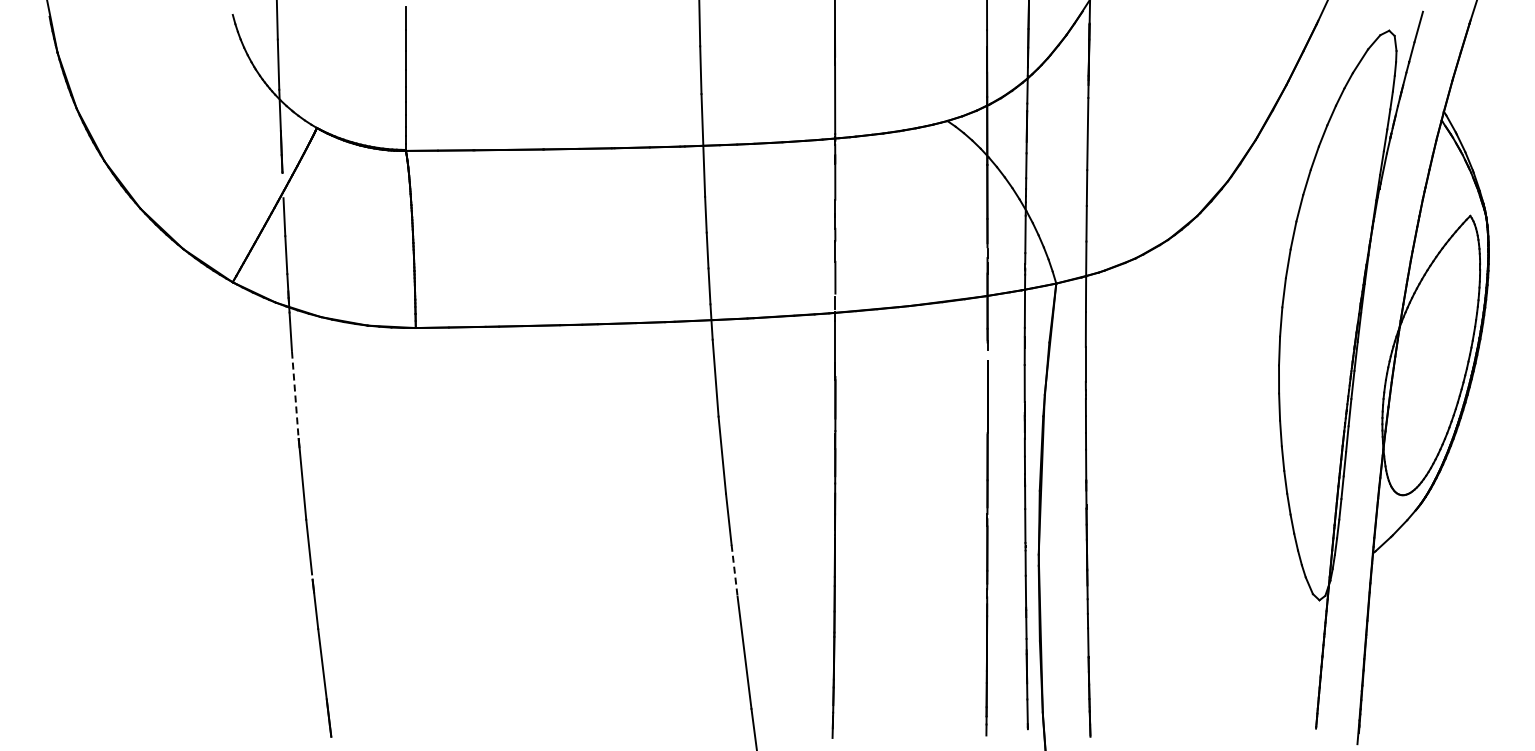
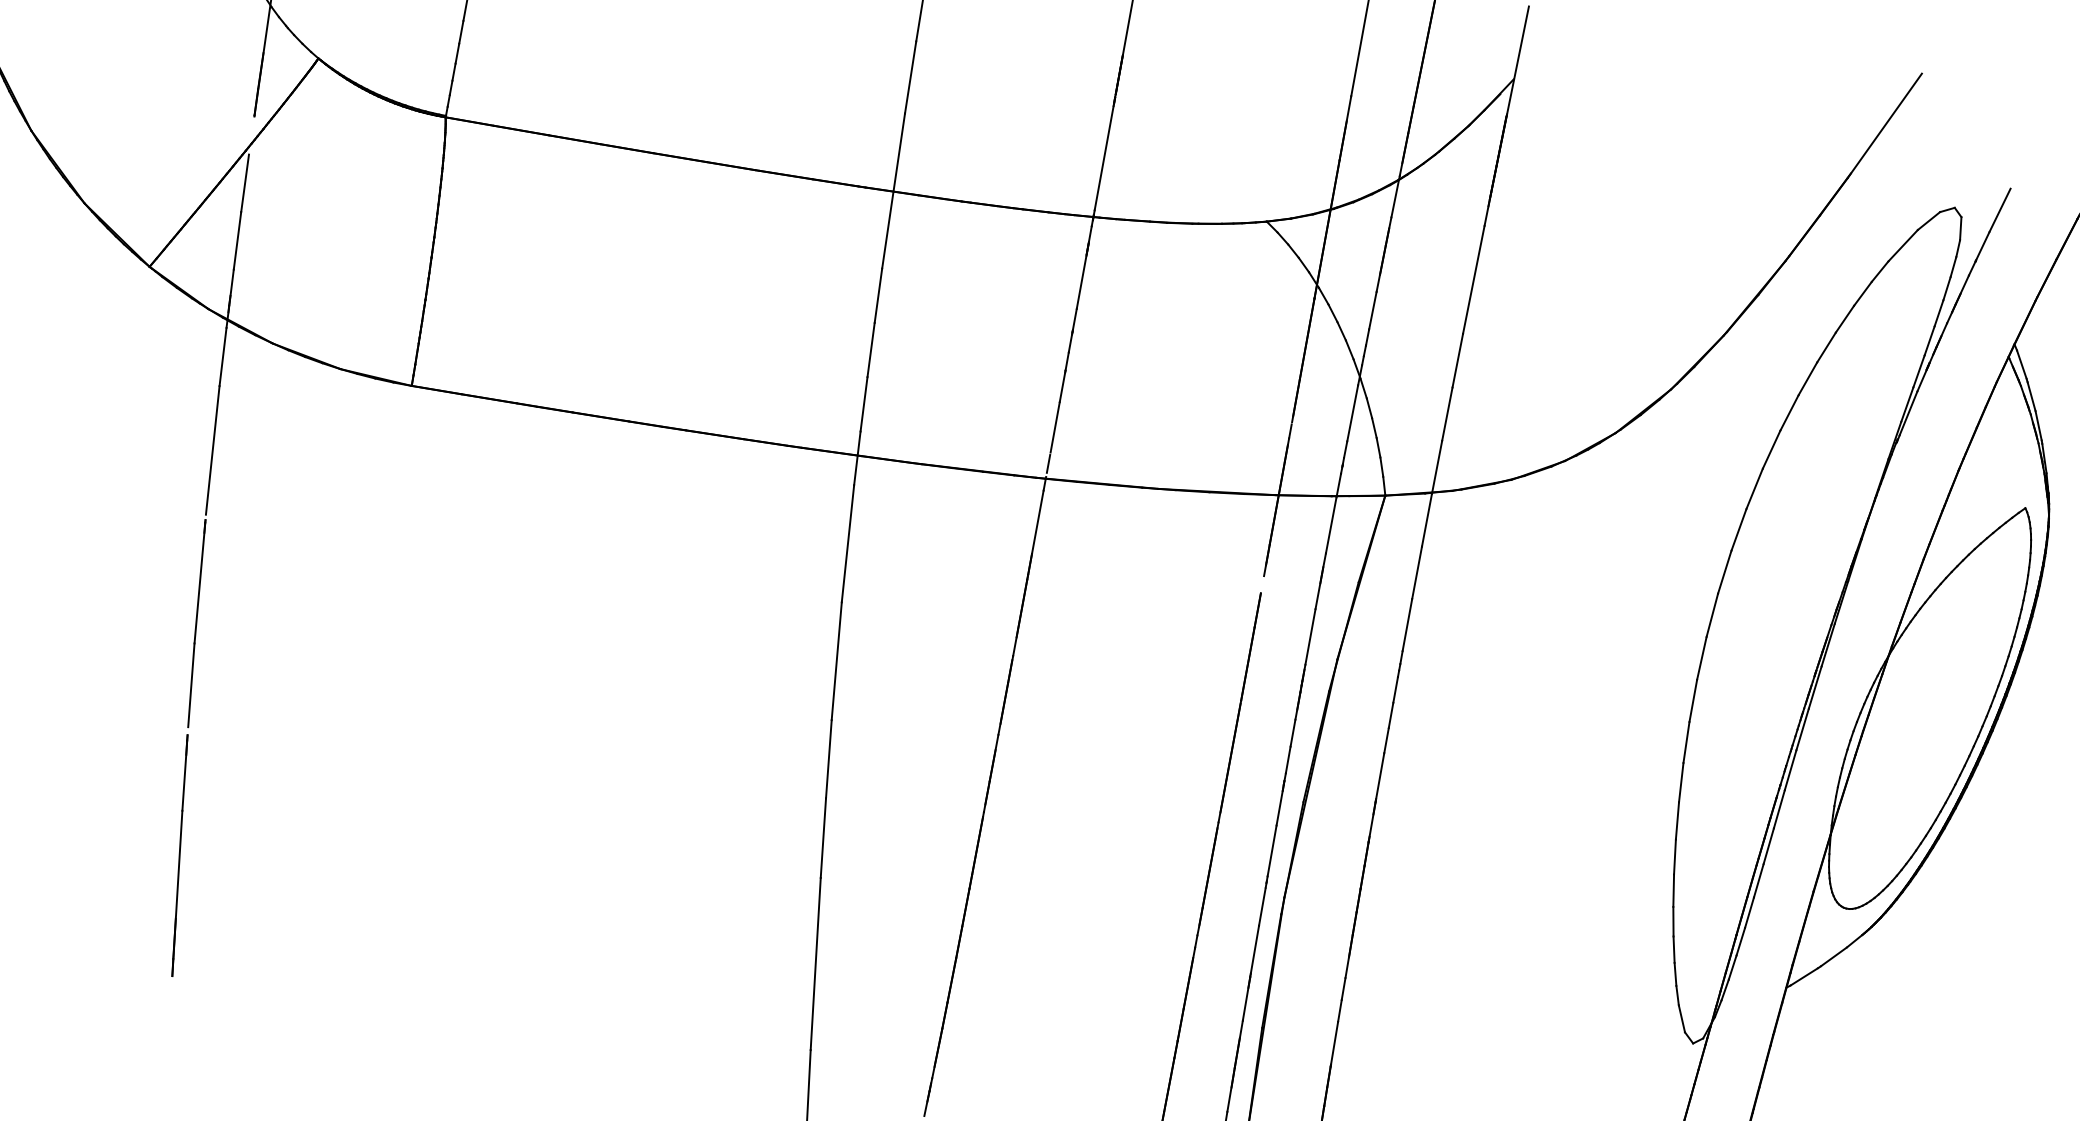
line: (295, 392) -> (213, 449), dashed -> solid
line: (734, 571) -> (823, 839), dashed -> solid

